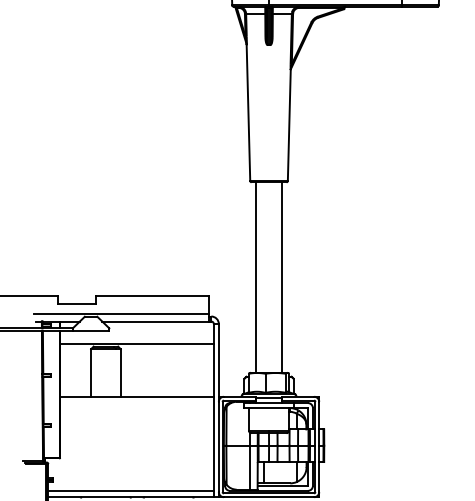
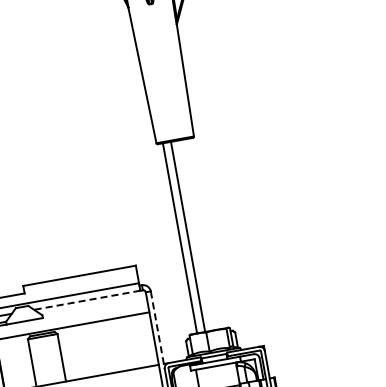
line: (281, 277) -> (187, 236), moved
line: (155, 321) -> (87, 300), solid -> dashed
line: (218, 362) -> (157, 329), solid -> dashed

